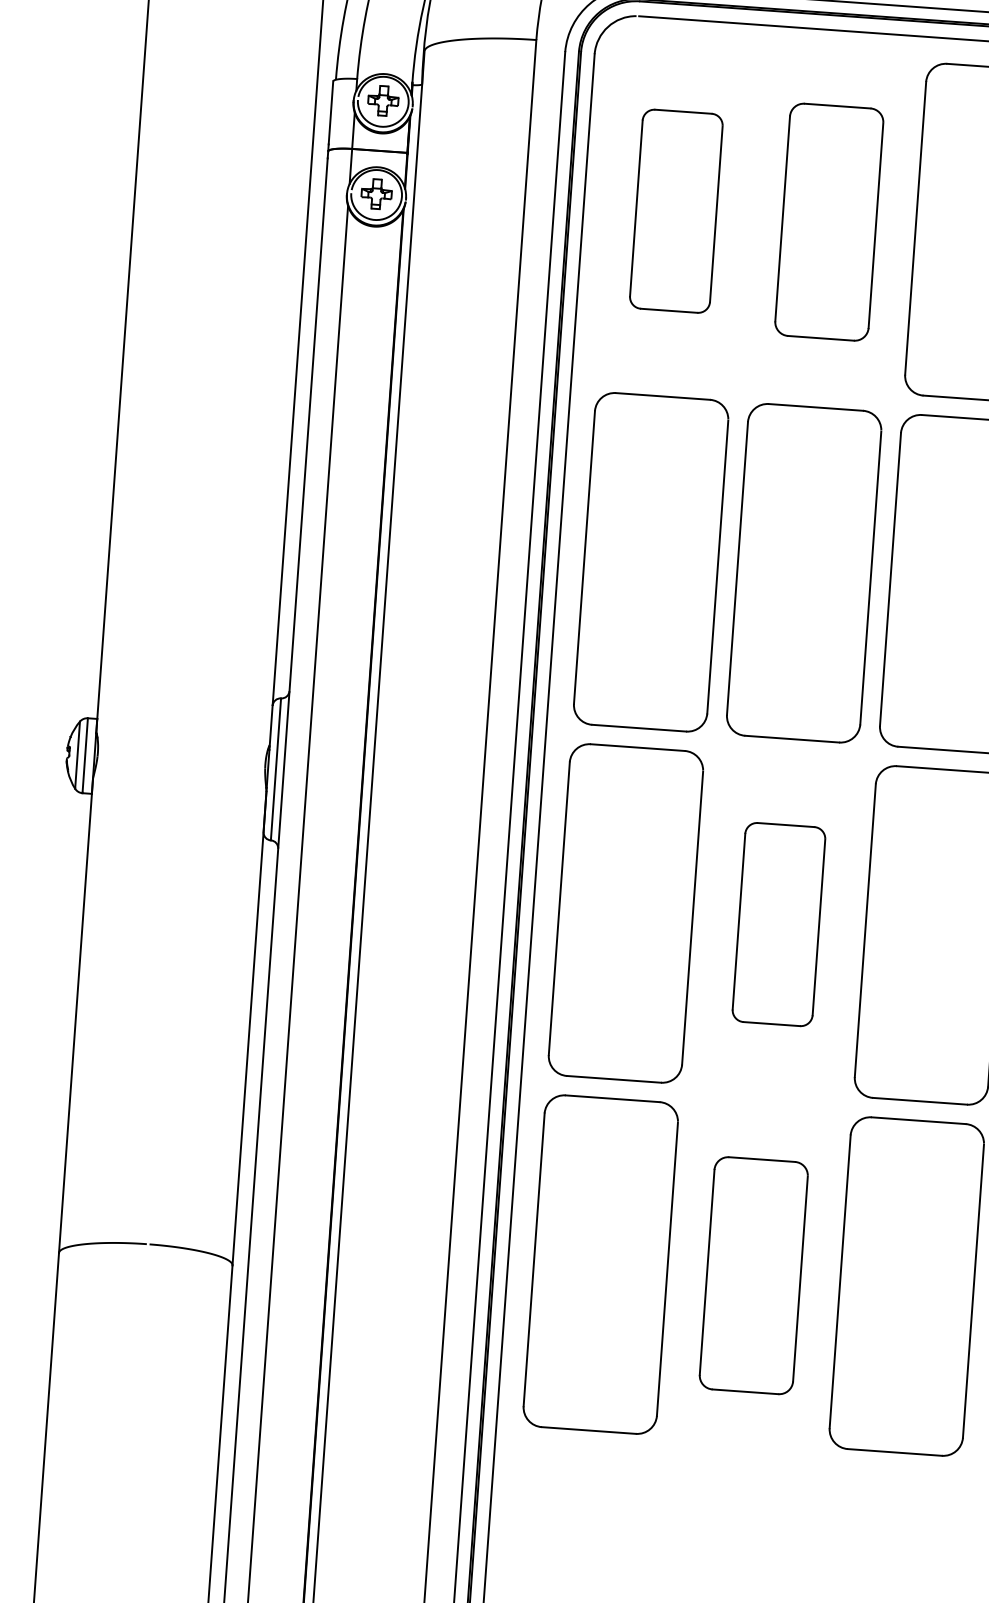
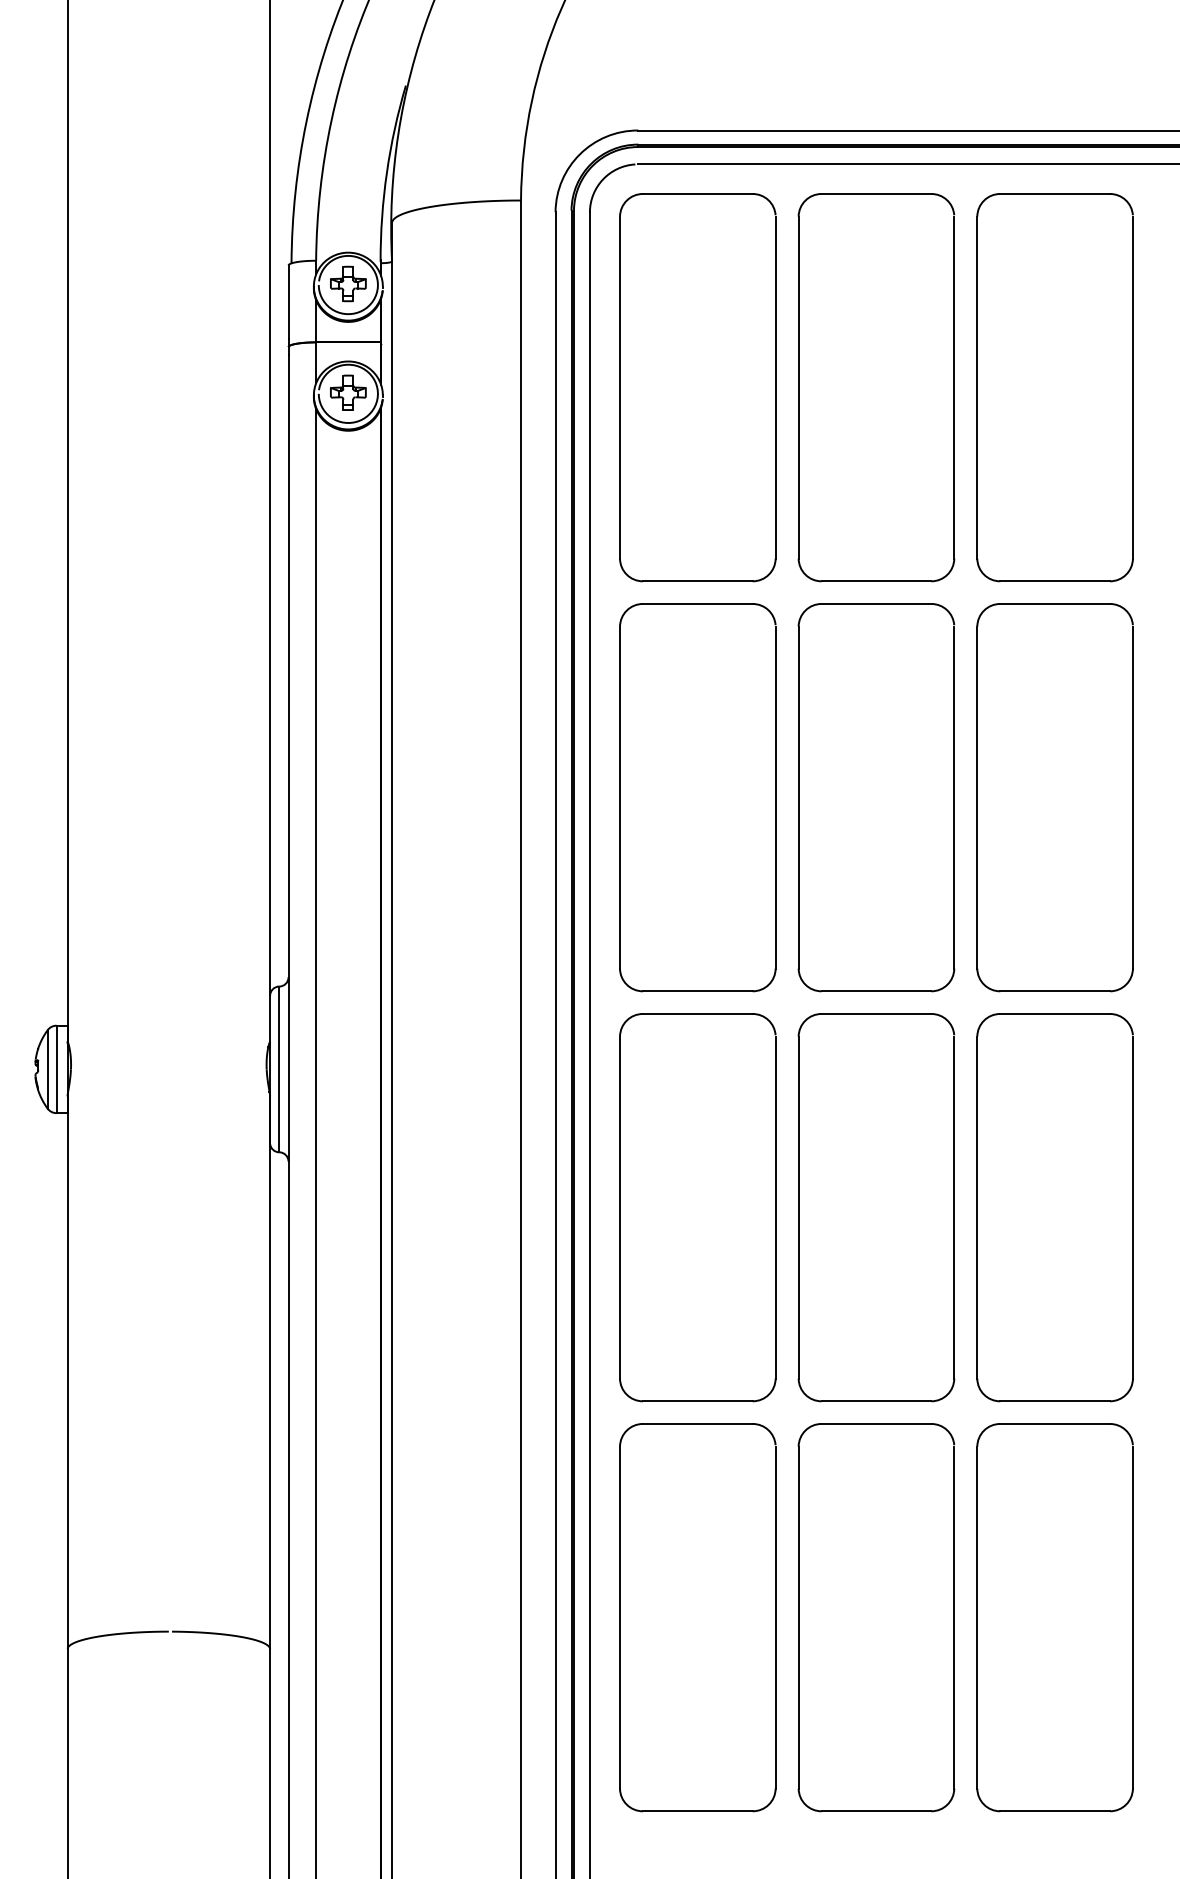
part: (676, 211) -> (697, 387), size x1.67
part: (829, 222) -> (876, 387), size x1.43
part: (779, 924) -> (876, 1207), size x1.67
part: (753, 1275) -> (876, 1617), size x1.43

